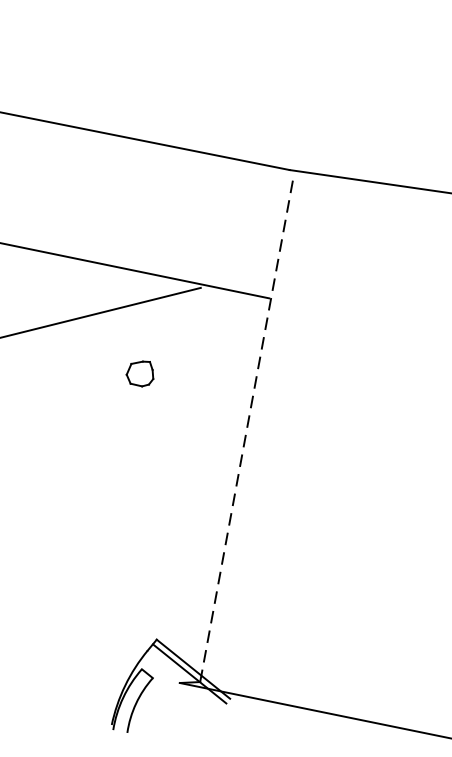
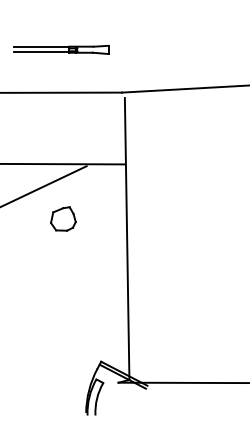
part: (197, 71) -> (61, 49), added
part: (141, 372) -> (63, 218), size x1.67
line: (247, 430) -> (127, 238), dashed -> solid

